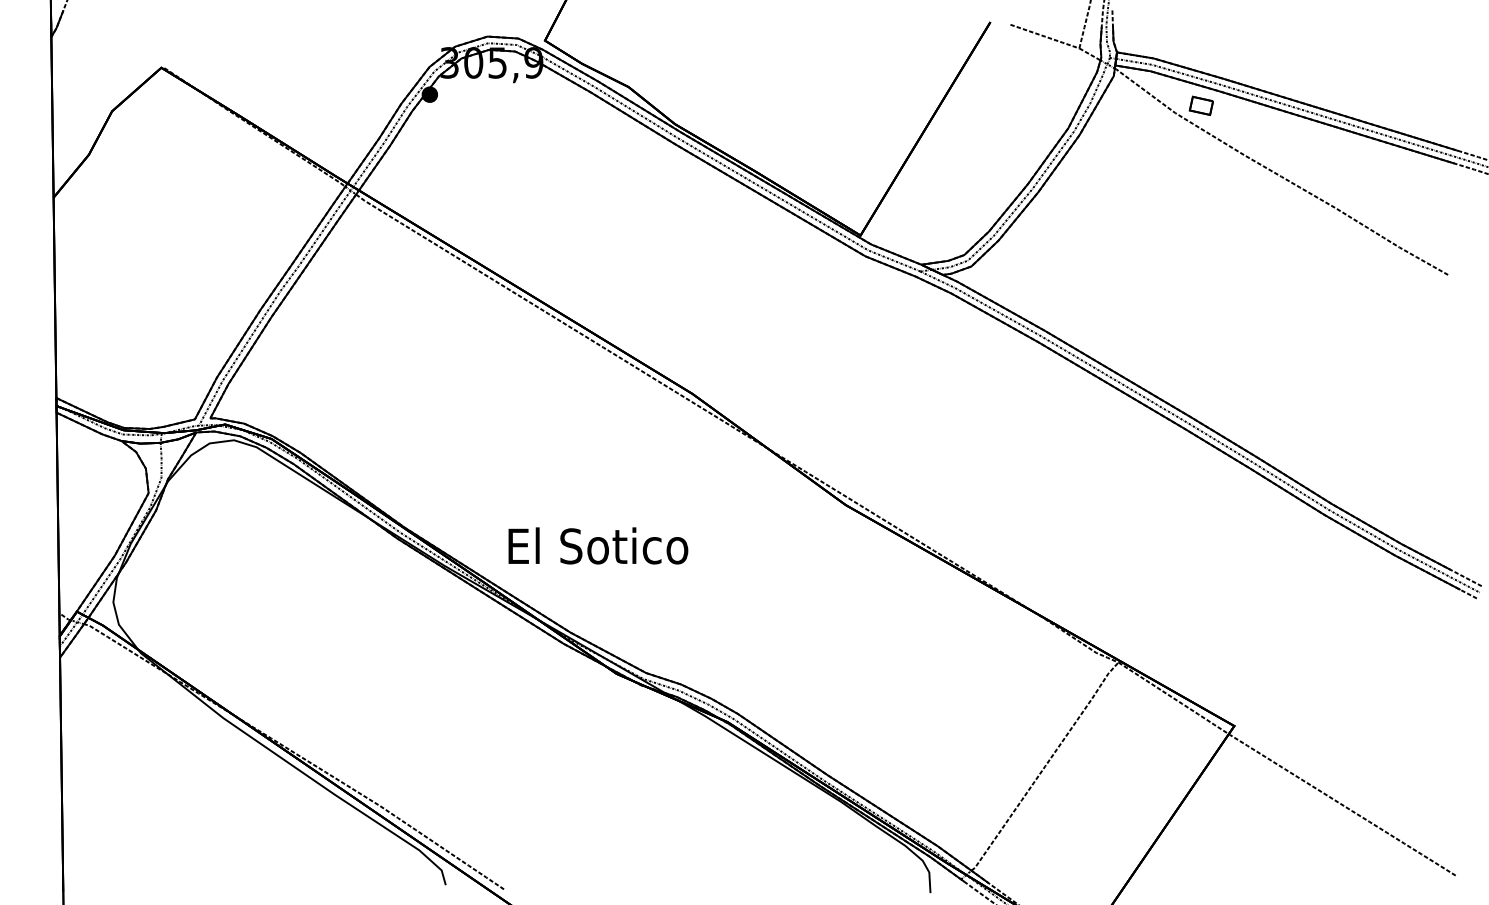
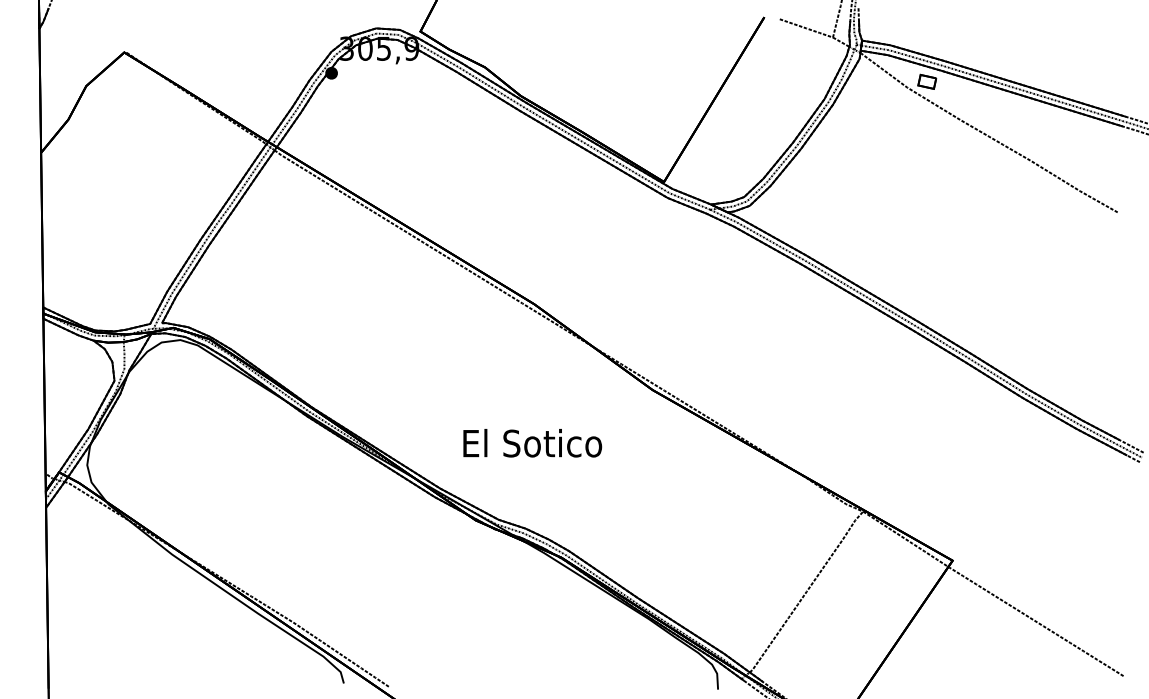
text: (598, 545) -> (532, 442), moved

